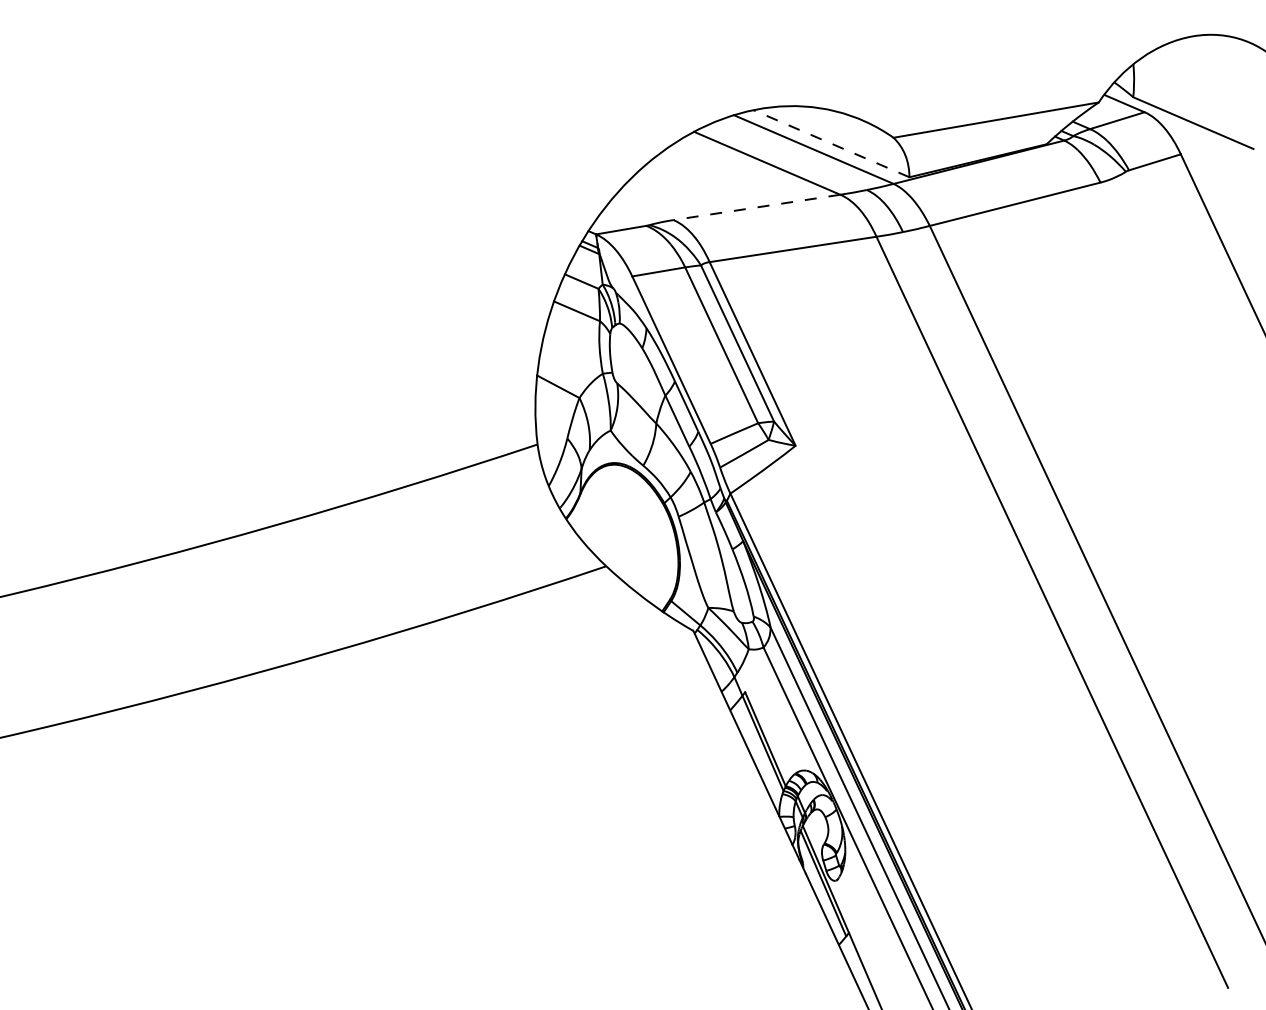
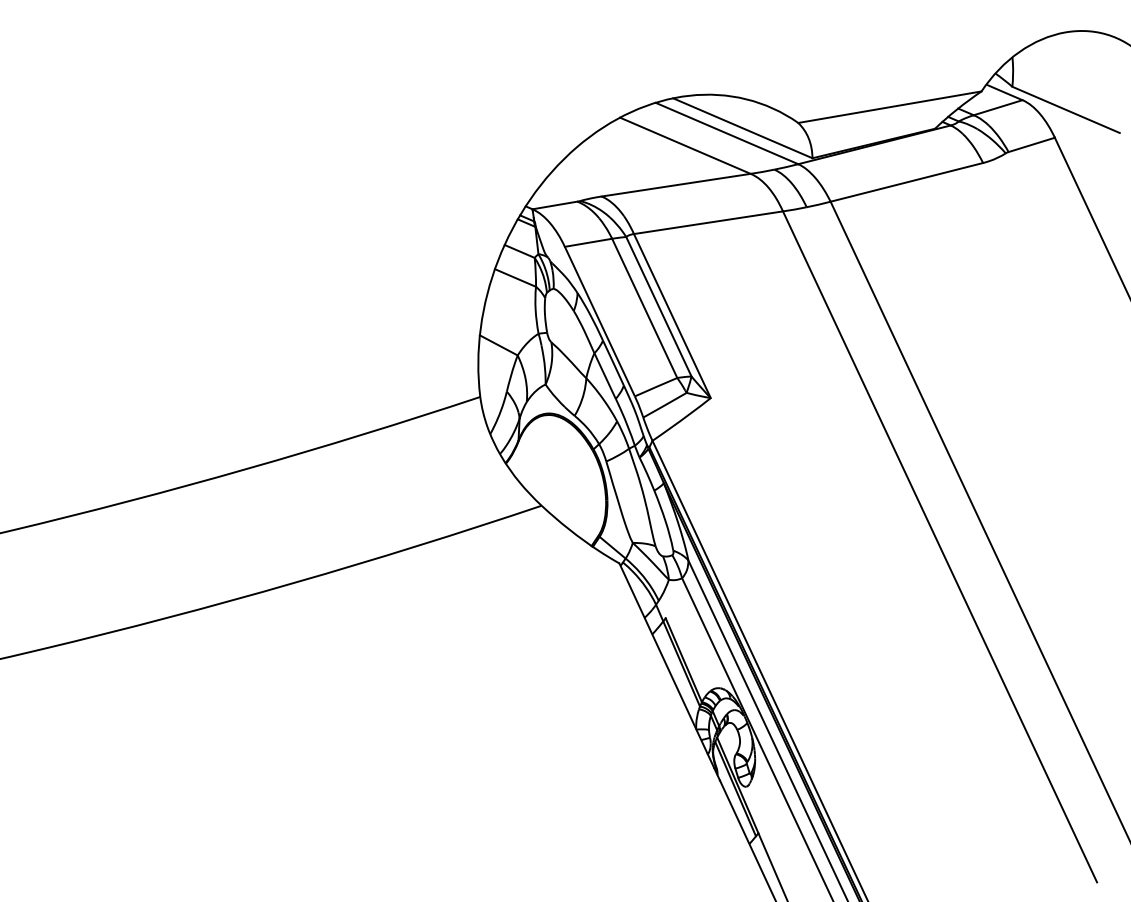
line: (831, 143) -> (742, 128), dashed -> solid
line: (756, 207) -> (675, 185), dashed -> solid

